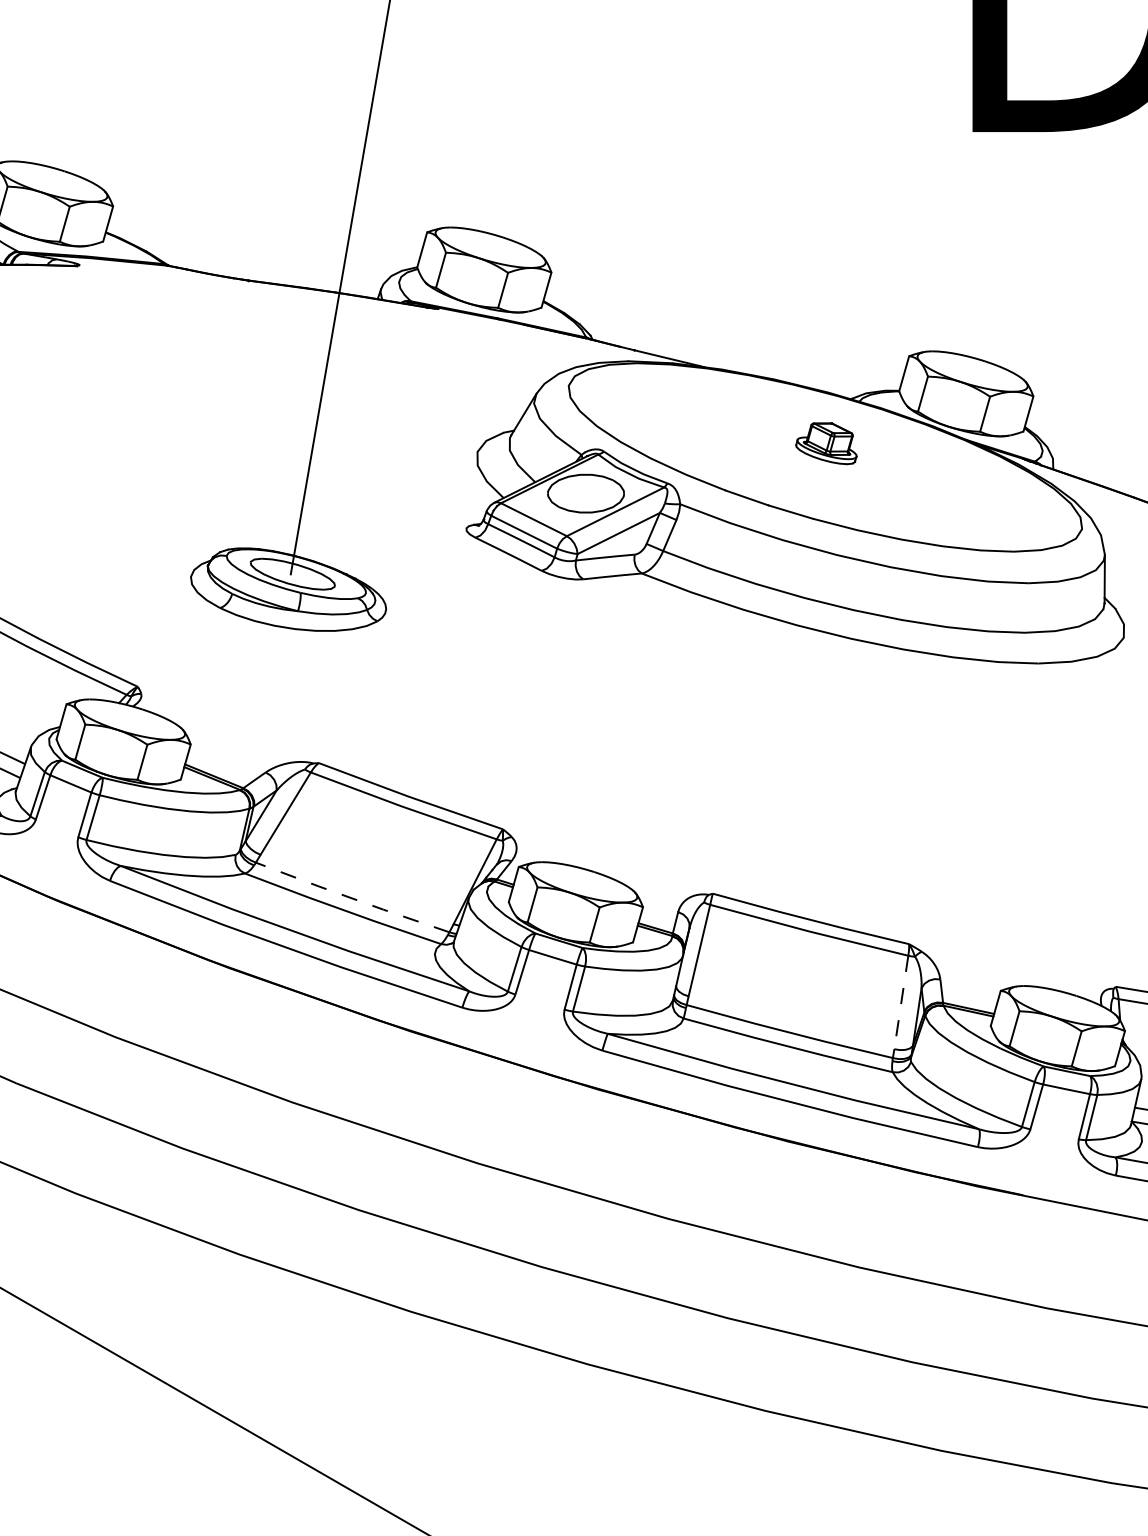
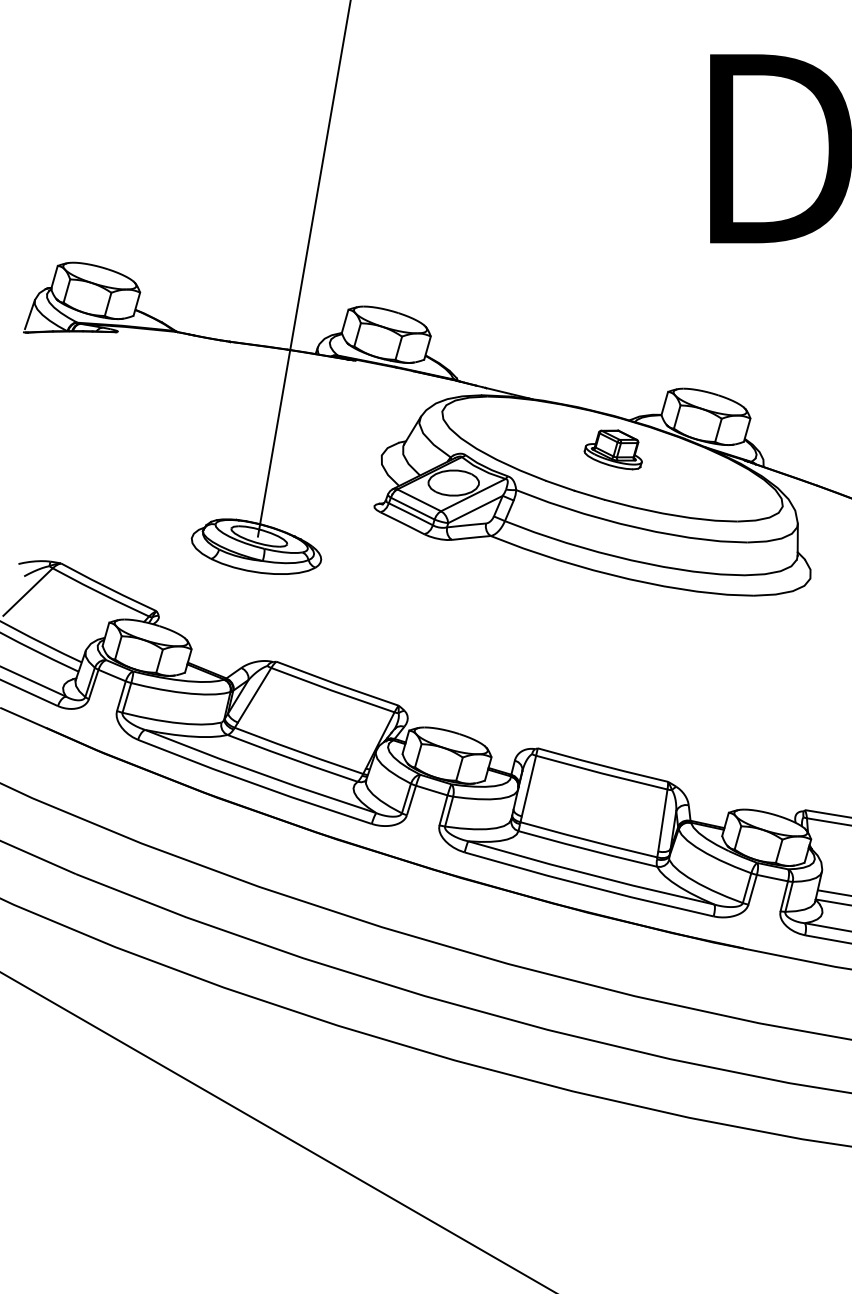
part: (825, 443) -> (612, 449), size x1.43
line: (351, 898) -> (298, 751), dashed -> solid
line: (900, 1003) -> (662, 821), dashed -> solid

